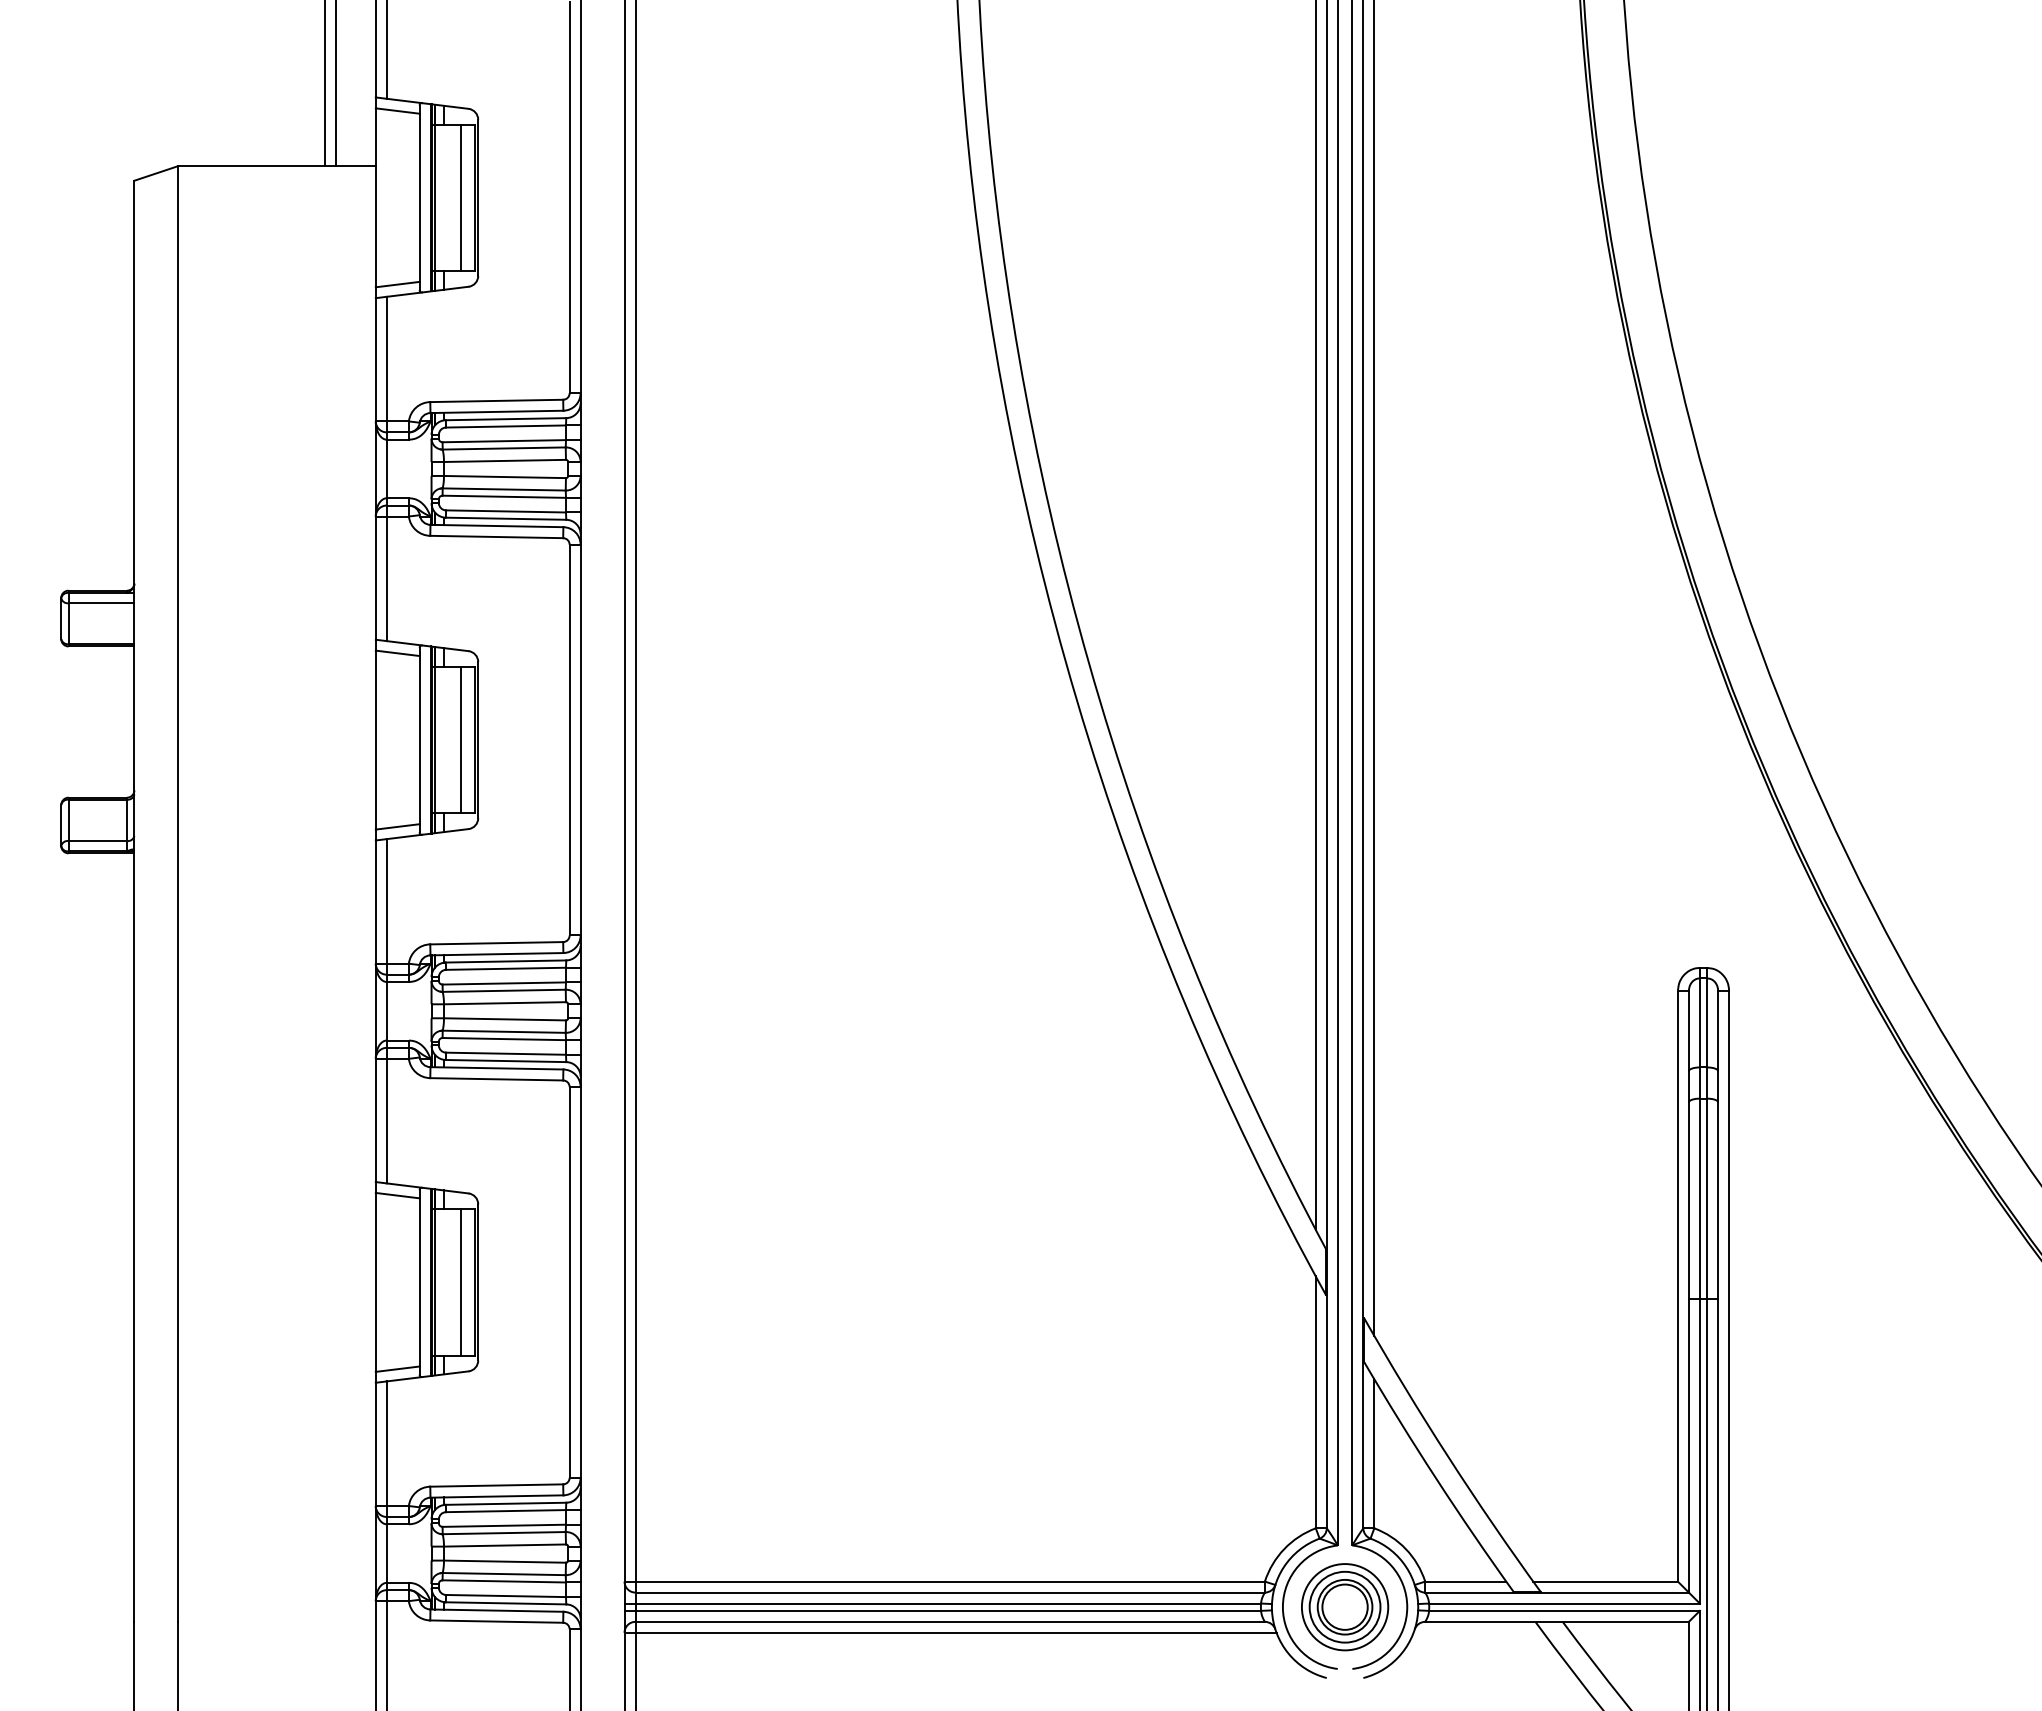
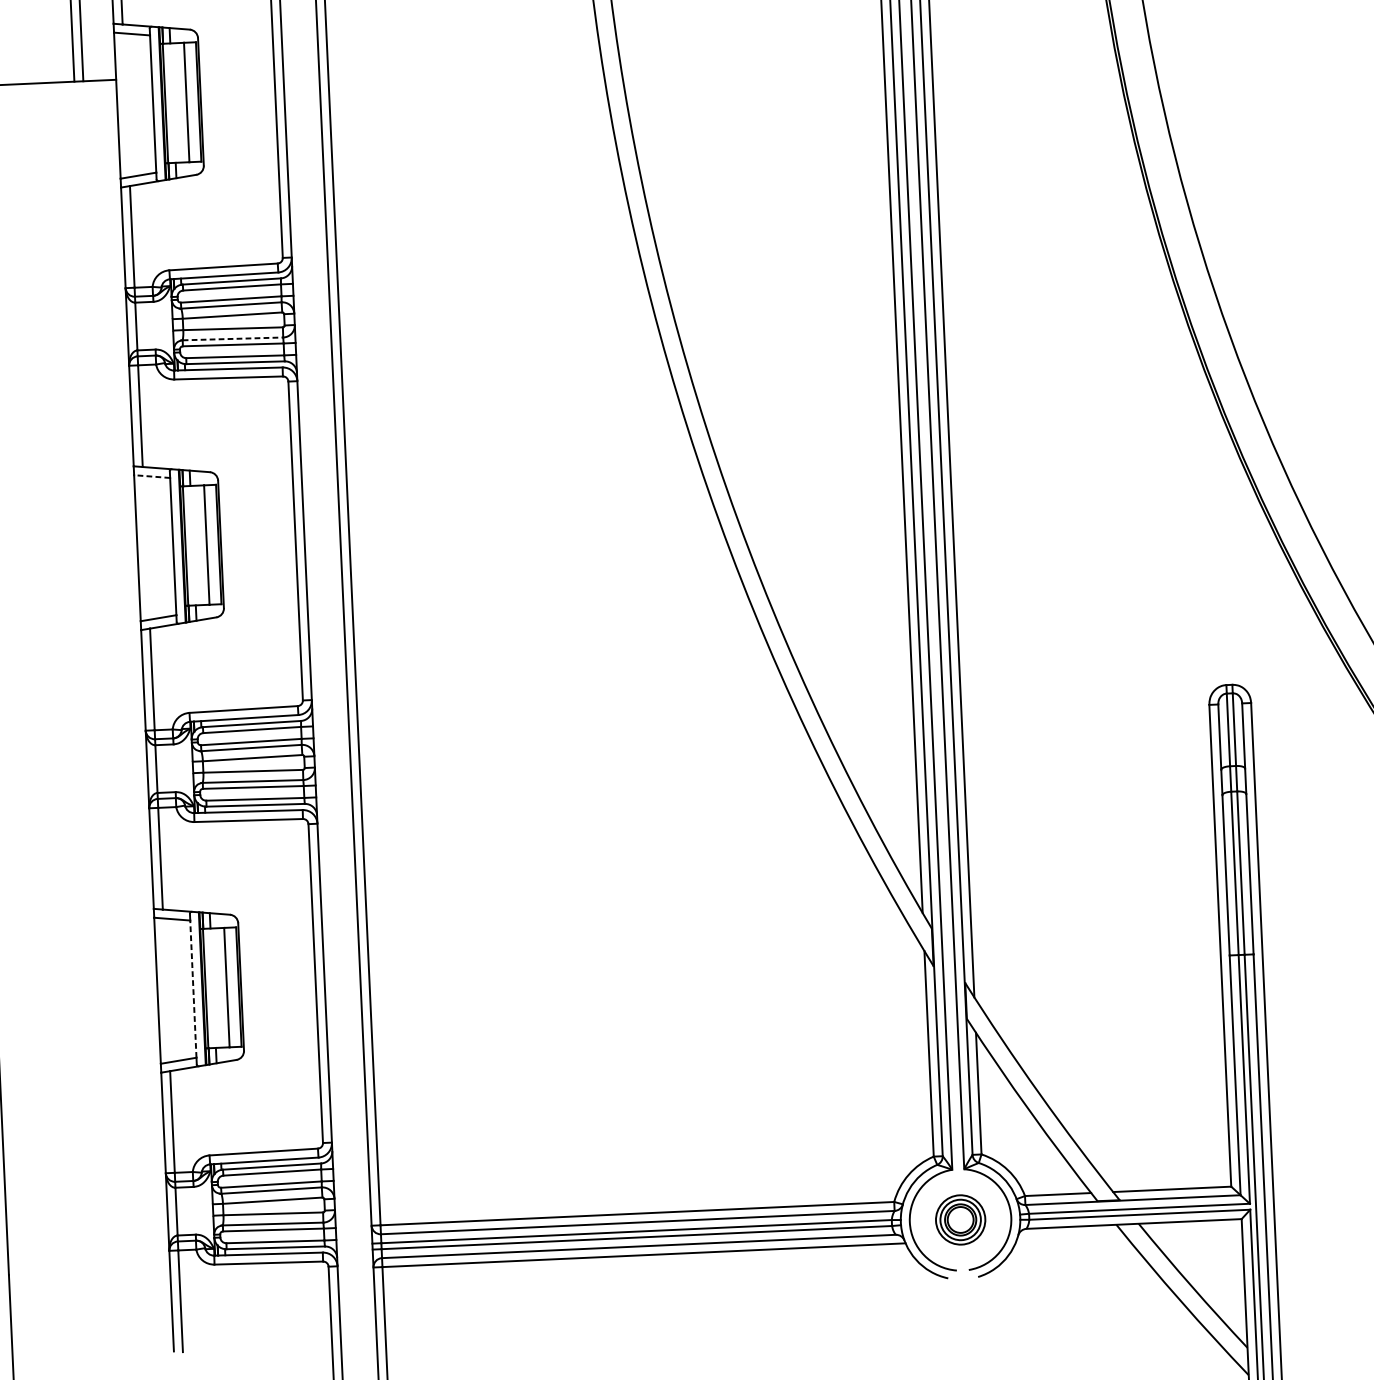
line: (504, 489) -> (233, 338), solid -> dashed
line: (397, 653) -> (151, 476), solid -> dashed
line: (419, 1281) -> (193, 988), solid -> dashed
part: (1345, 1607) -> (960, 1220), size x0.7

